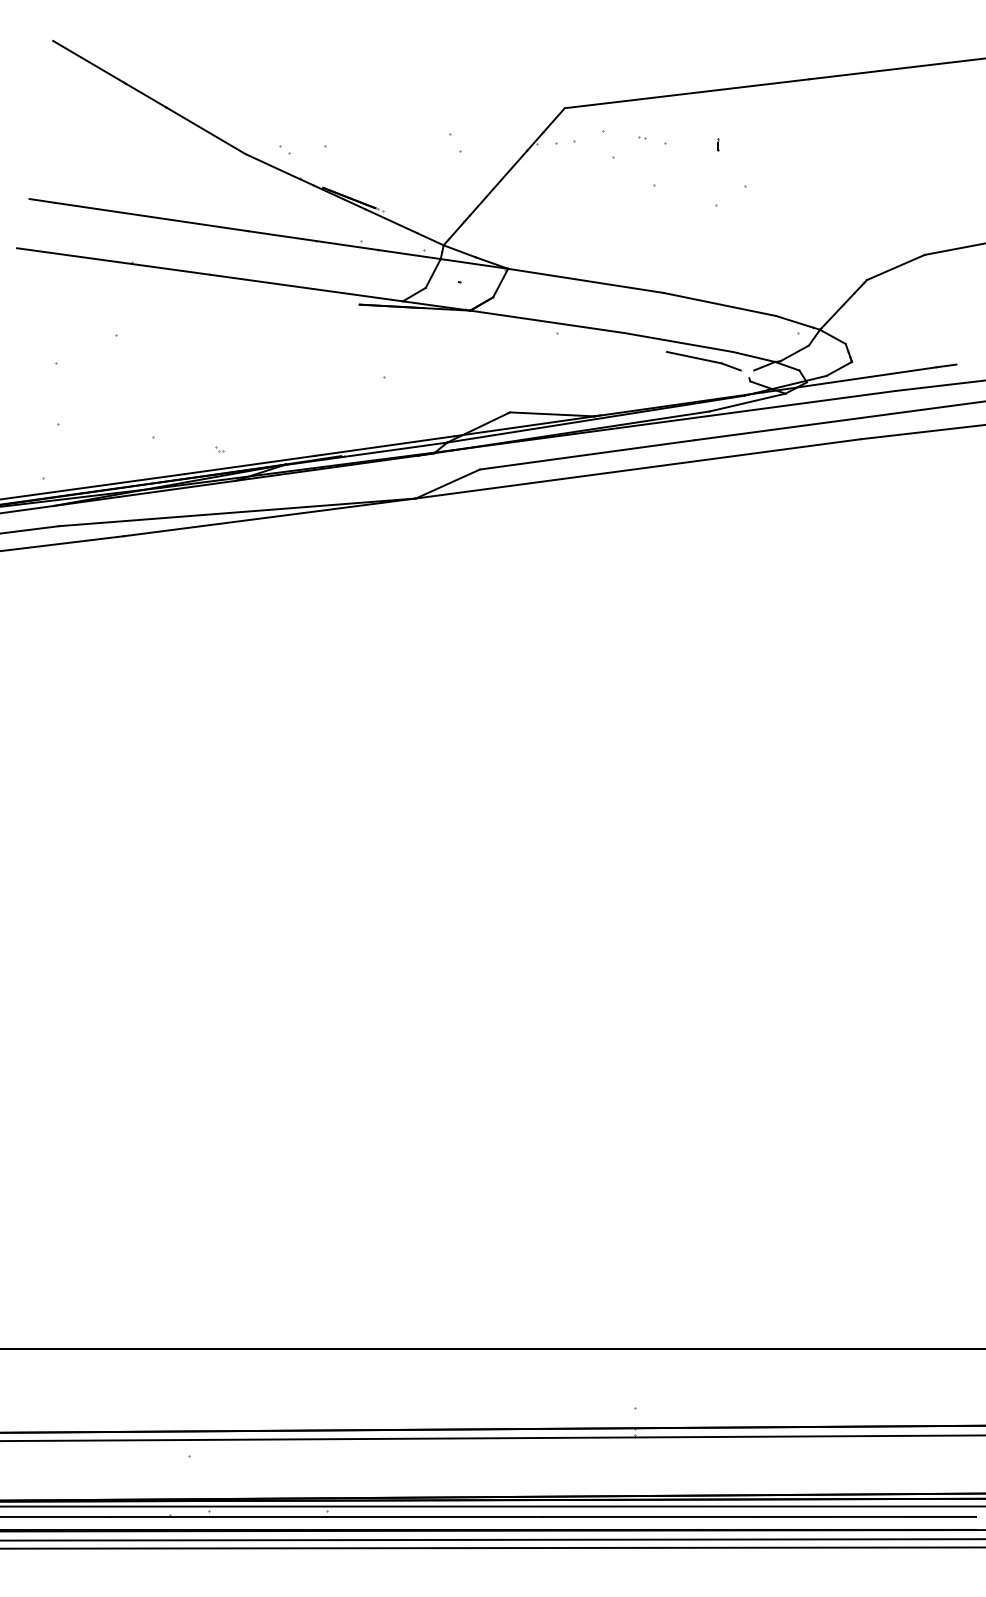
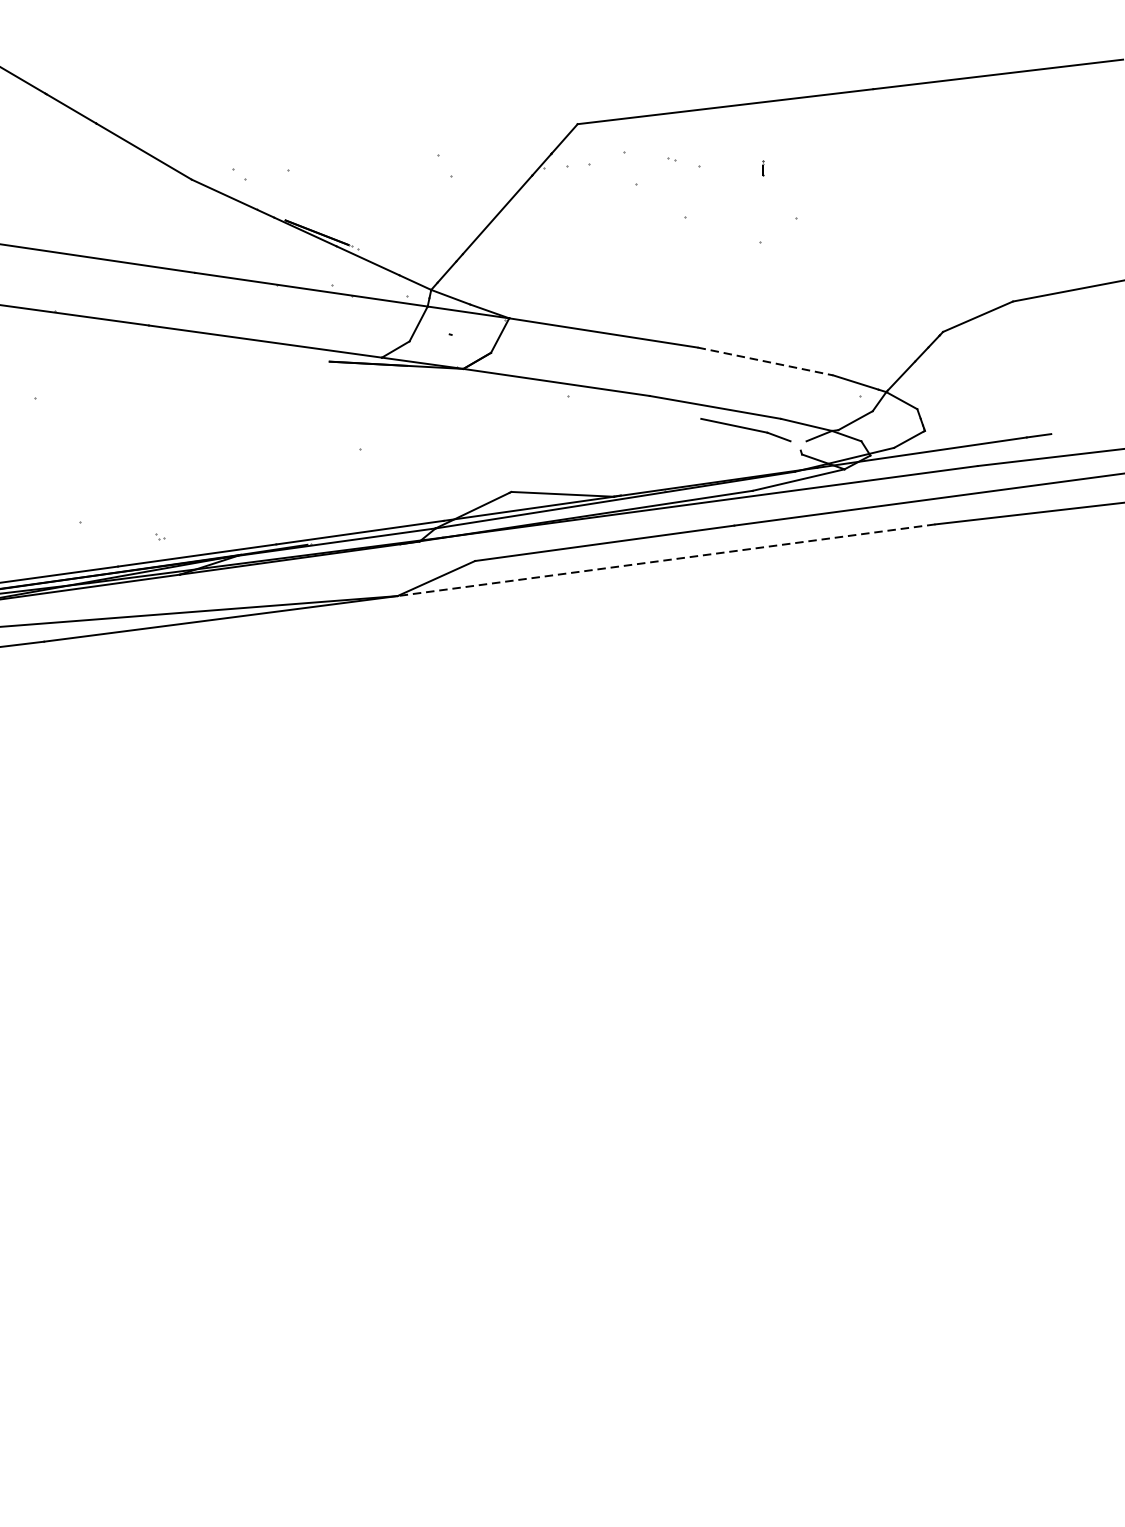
line: (720, 304) -> (765, 361), solid -> dashed
line: (637, 468) -> (665, 559), solid -> dashed

